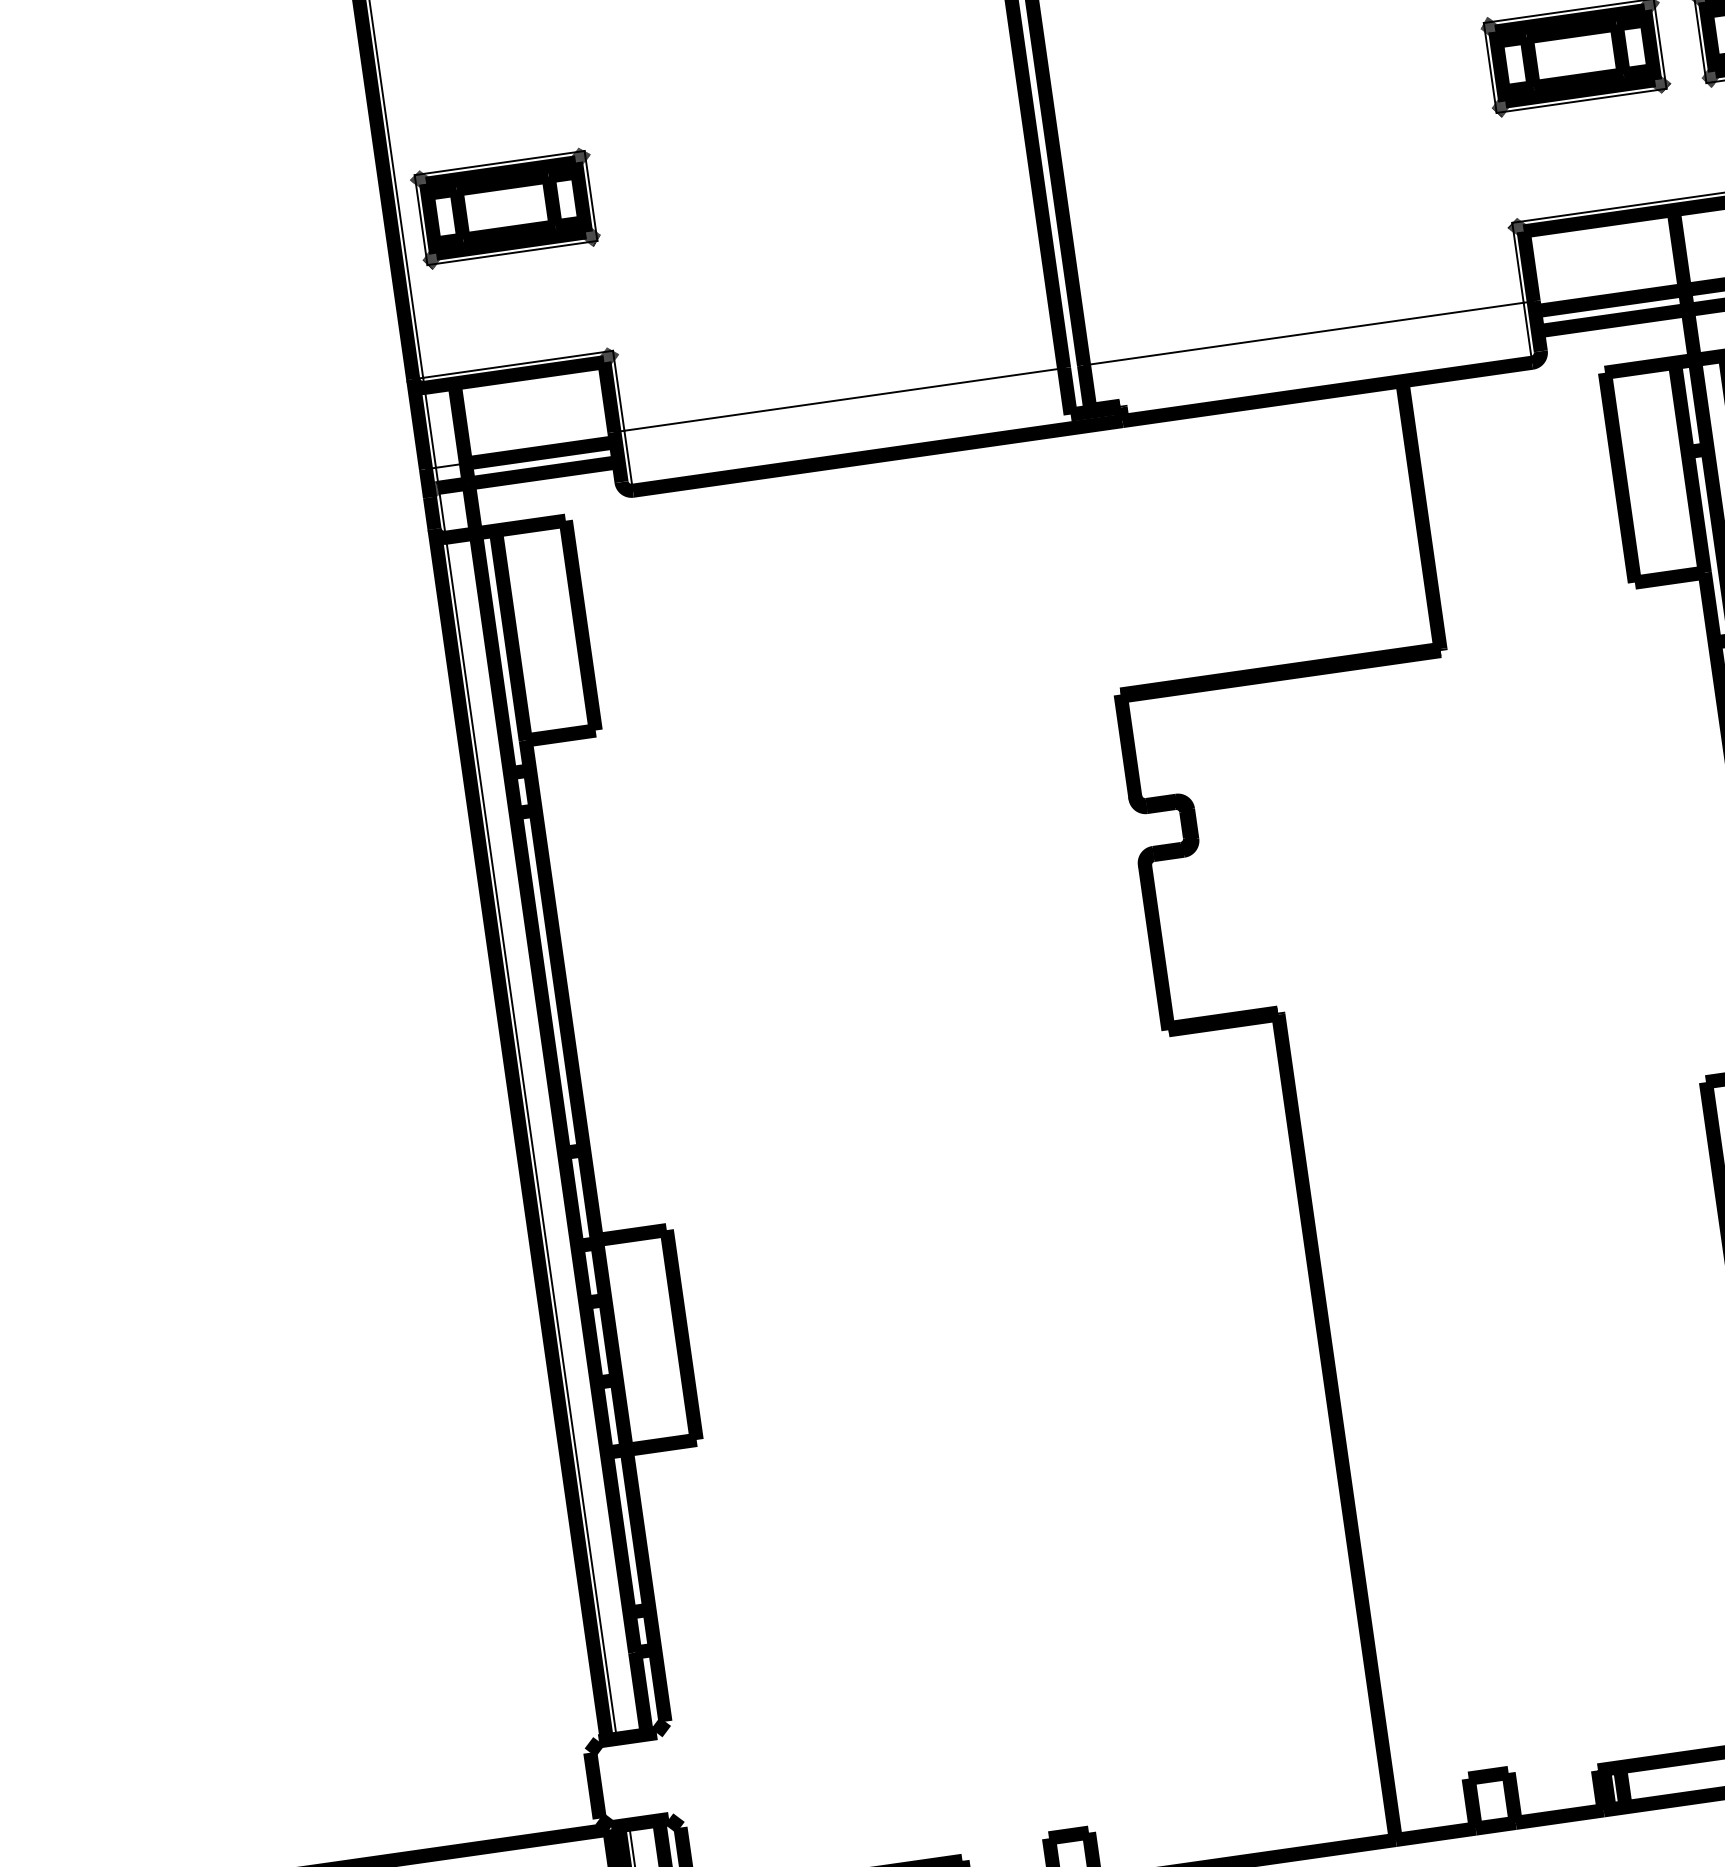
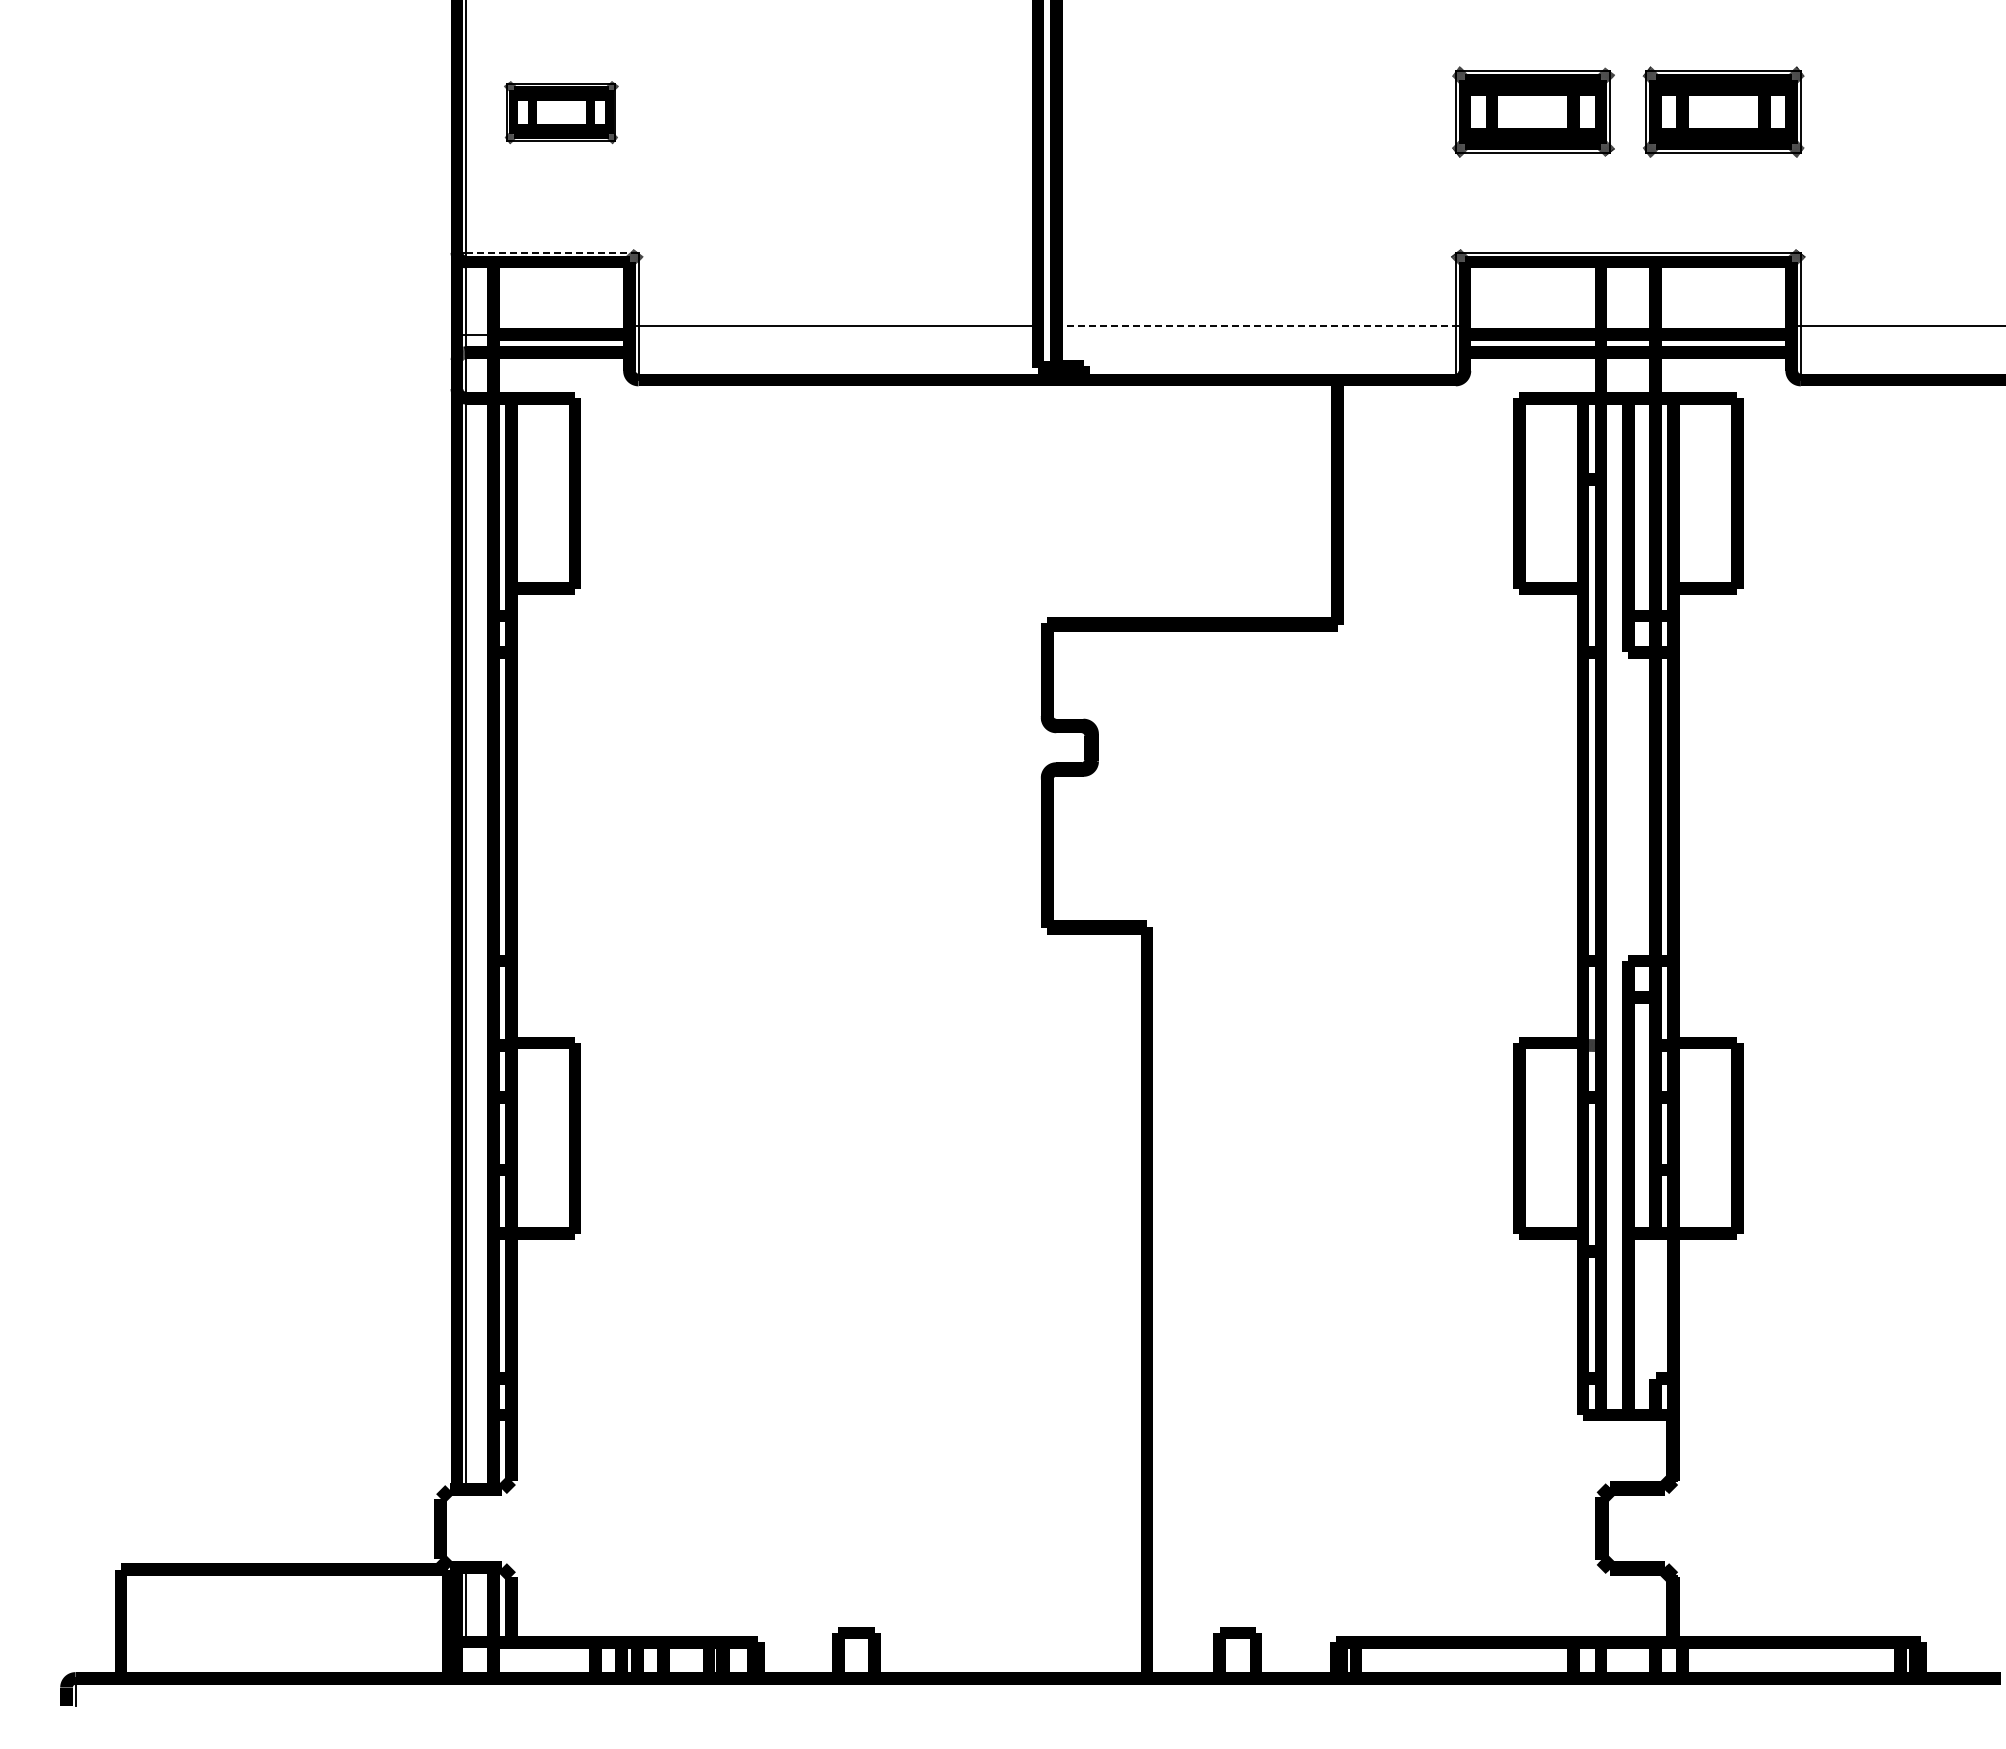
part: (506, 208) -> (561, 112), size x0.7
line: (1304, 333) -> (1256, 325), solid -> dashed
line: (518, 363) -> (552, 252), solid -> dashed

